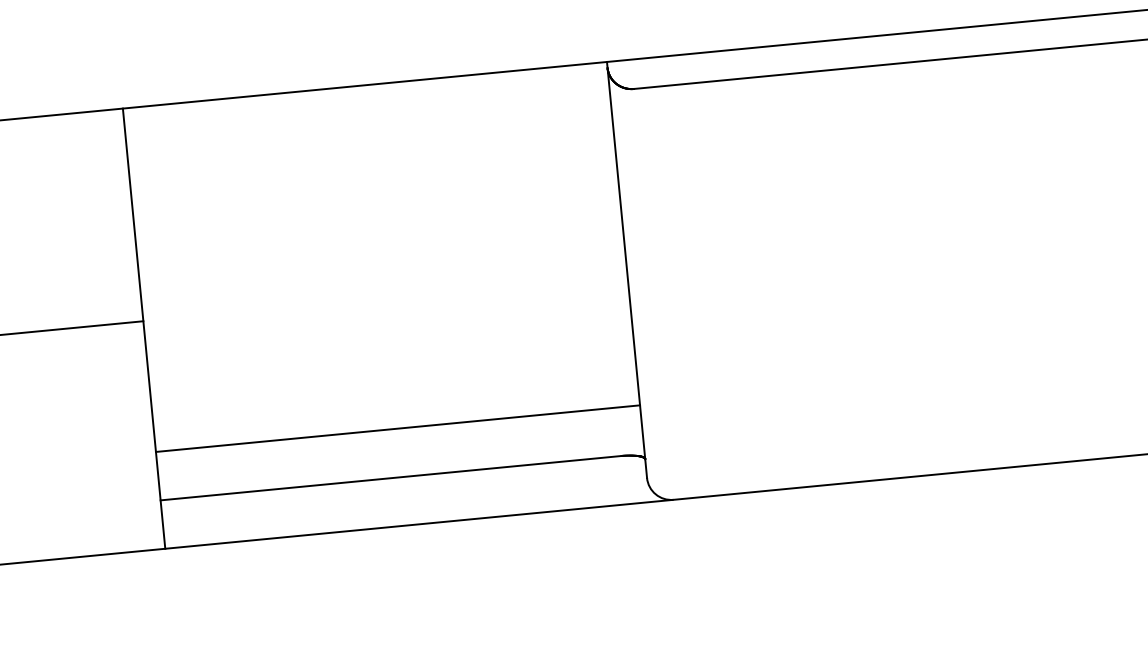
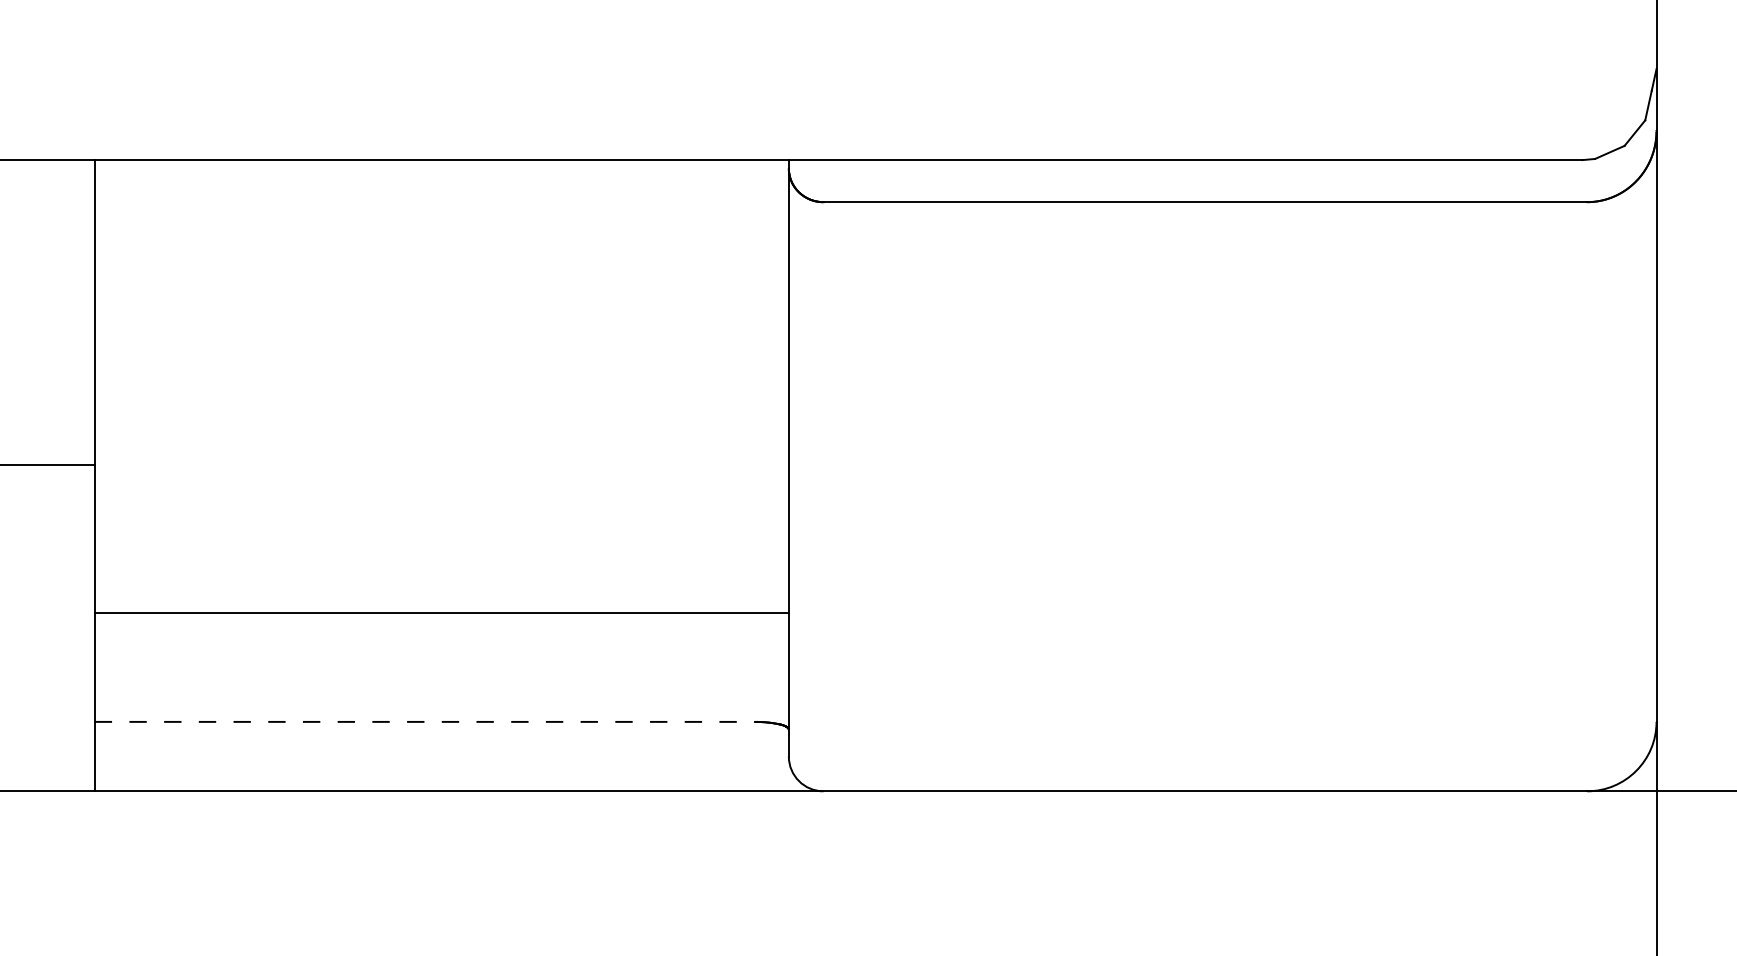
line: (397, 428) -> (441, 613), moved
line: (391, 477) -> (425, 721), solid -> dashed

